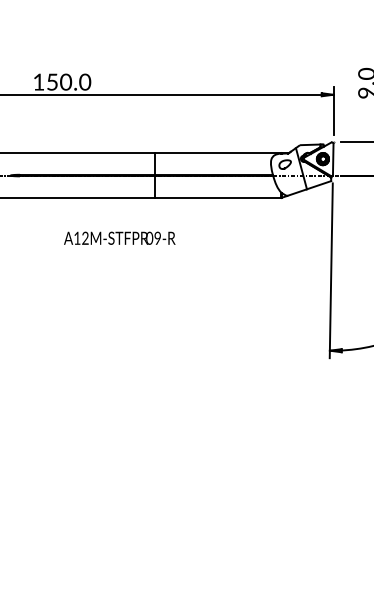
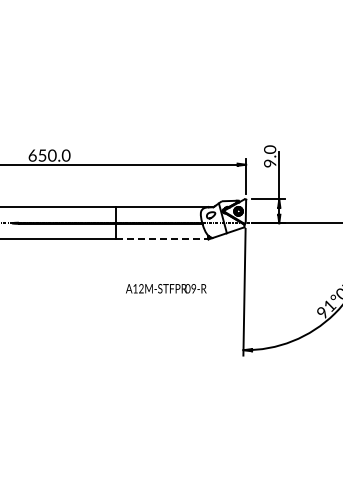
text: (38, 82) -> (32, 155), 150.0 -> 650.0
line: (218, 197) -> (162, 239), solid -> dashed
text: (120, 237) -> (166, 288), moved

